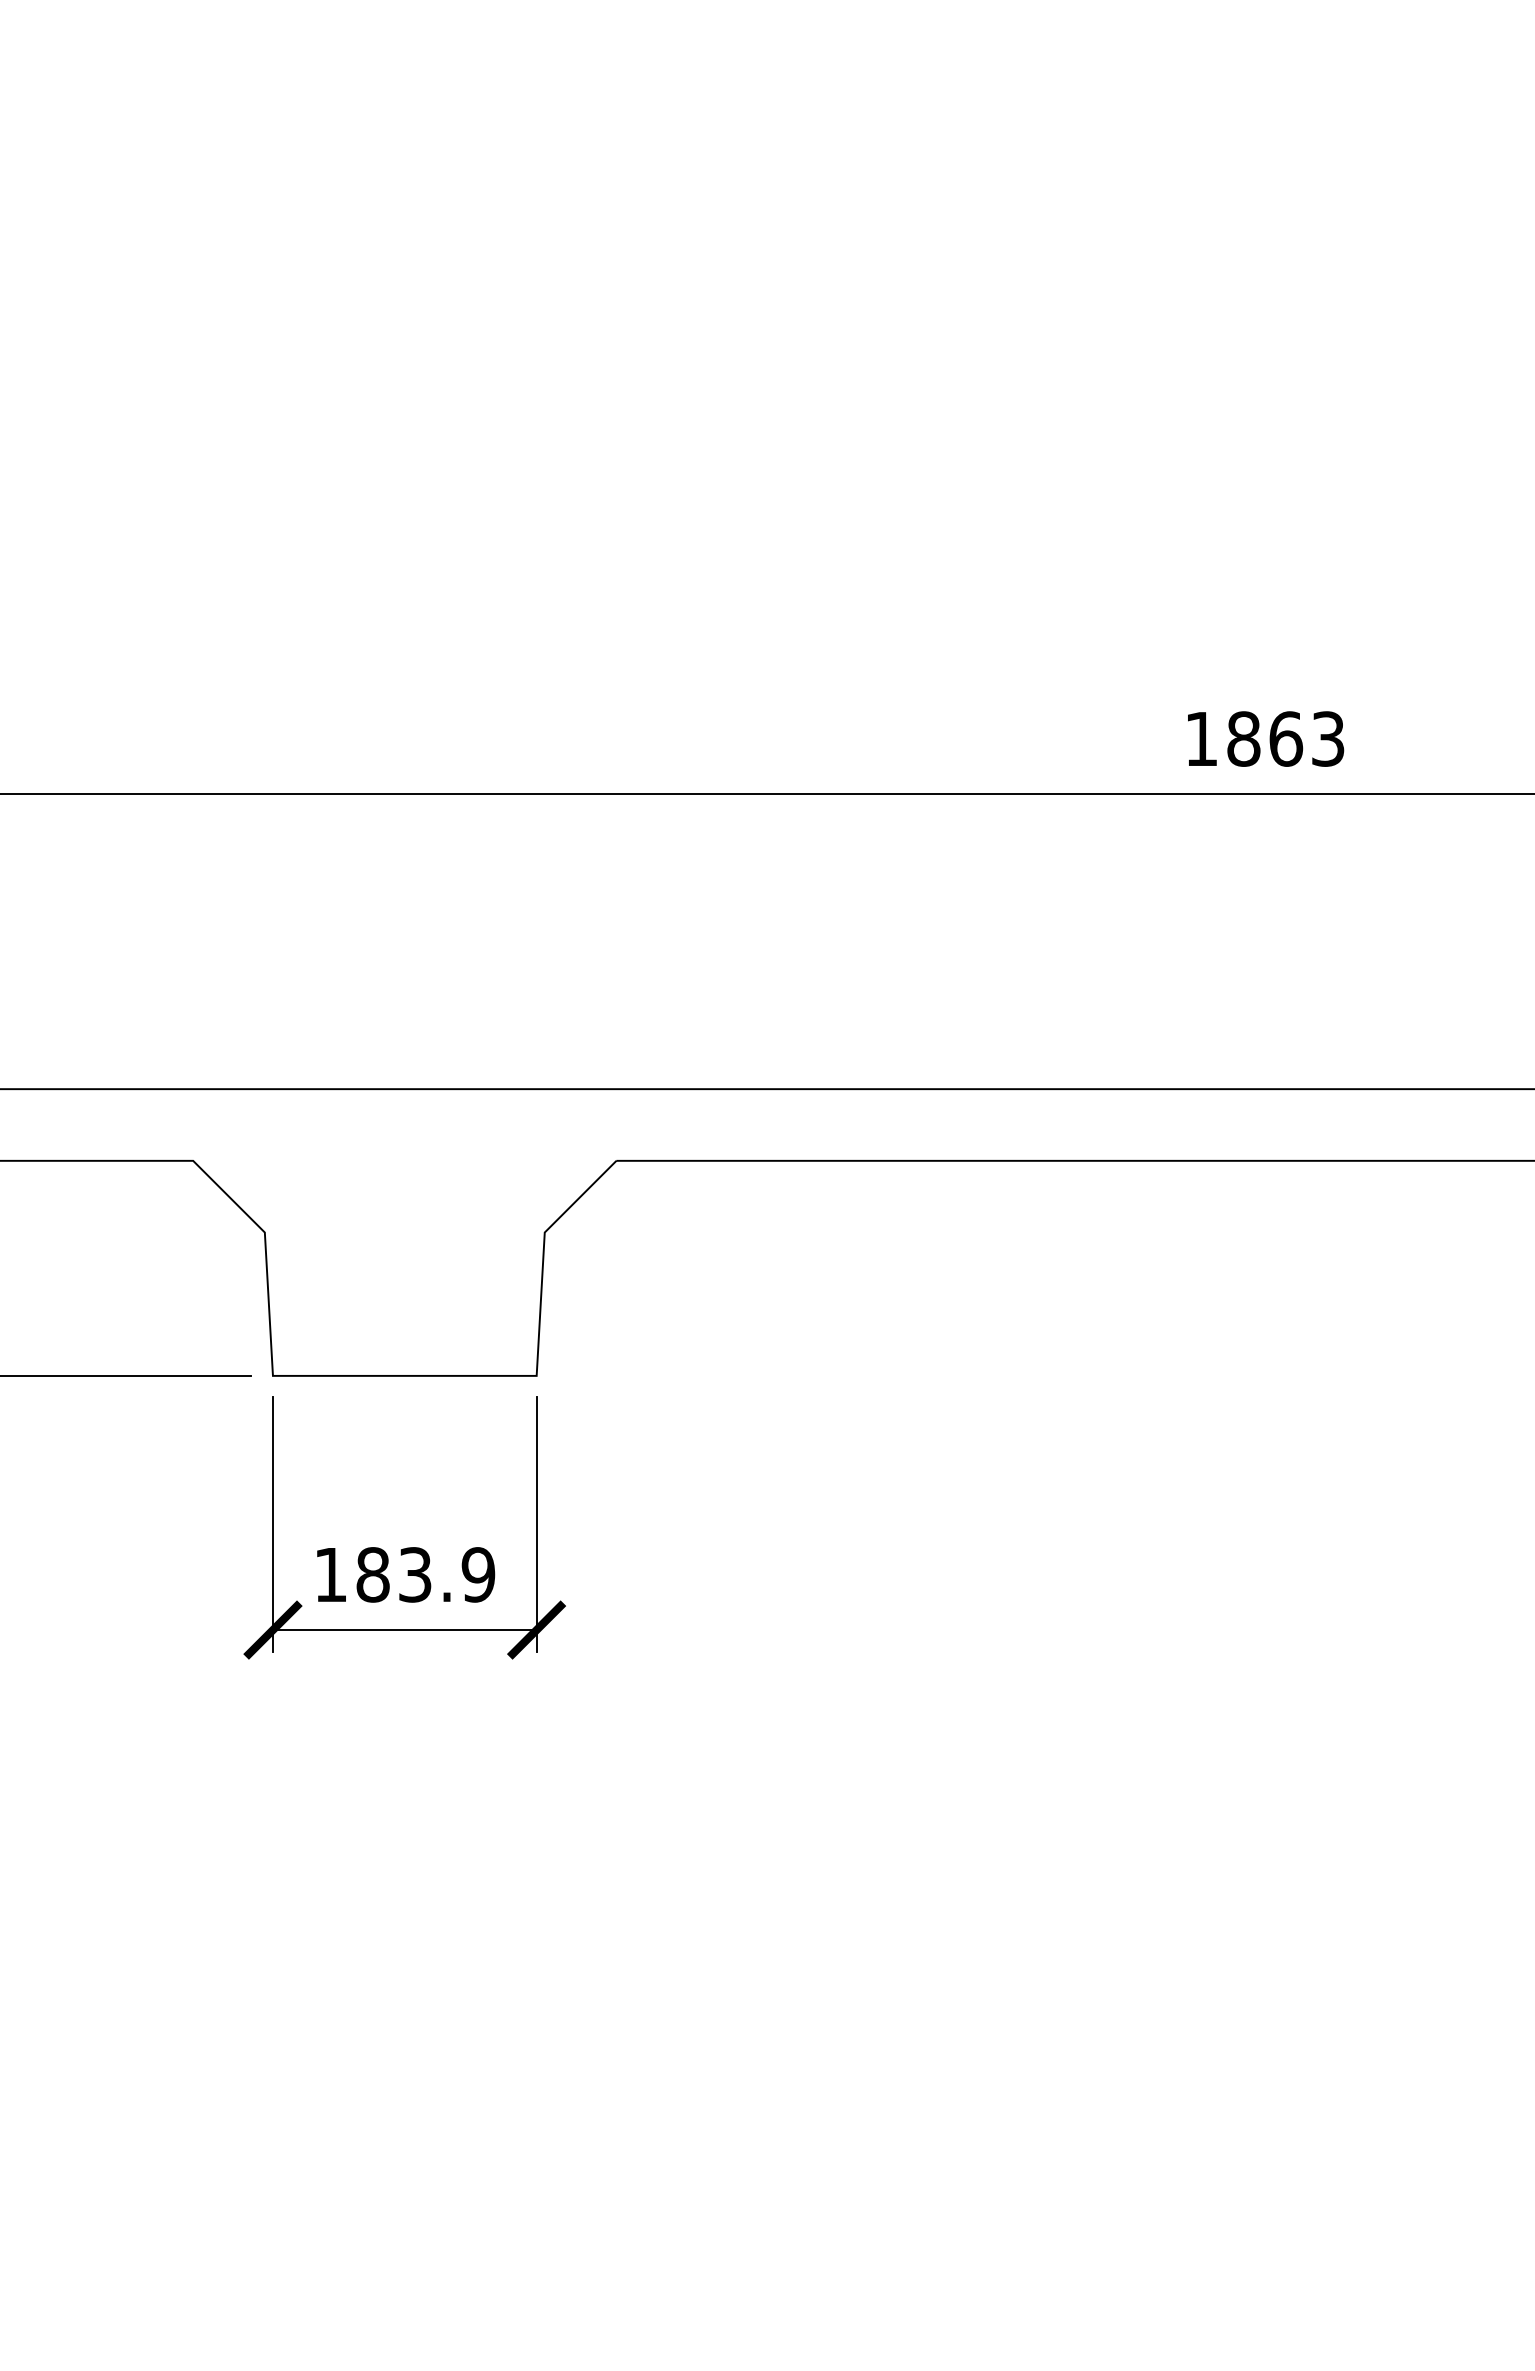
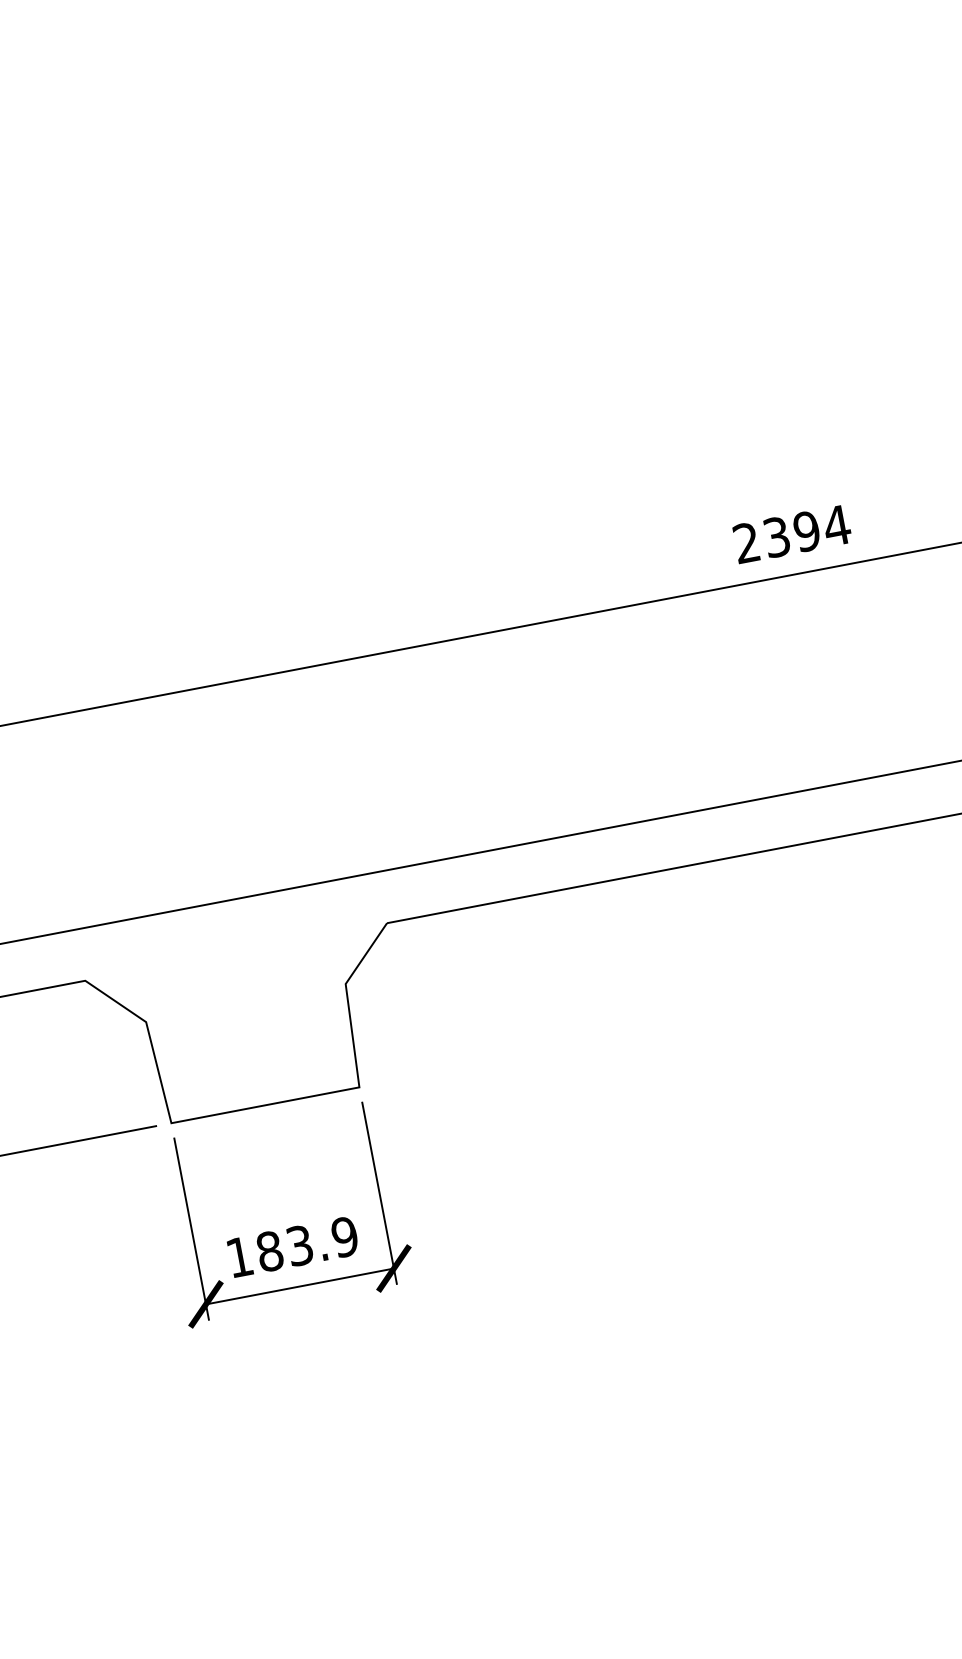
text: (1265, 738) -> (792, 533), 1863 -> 2394

